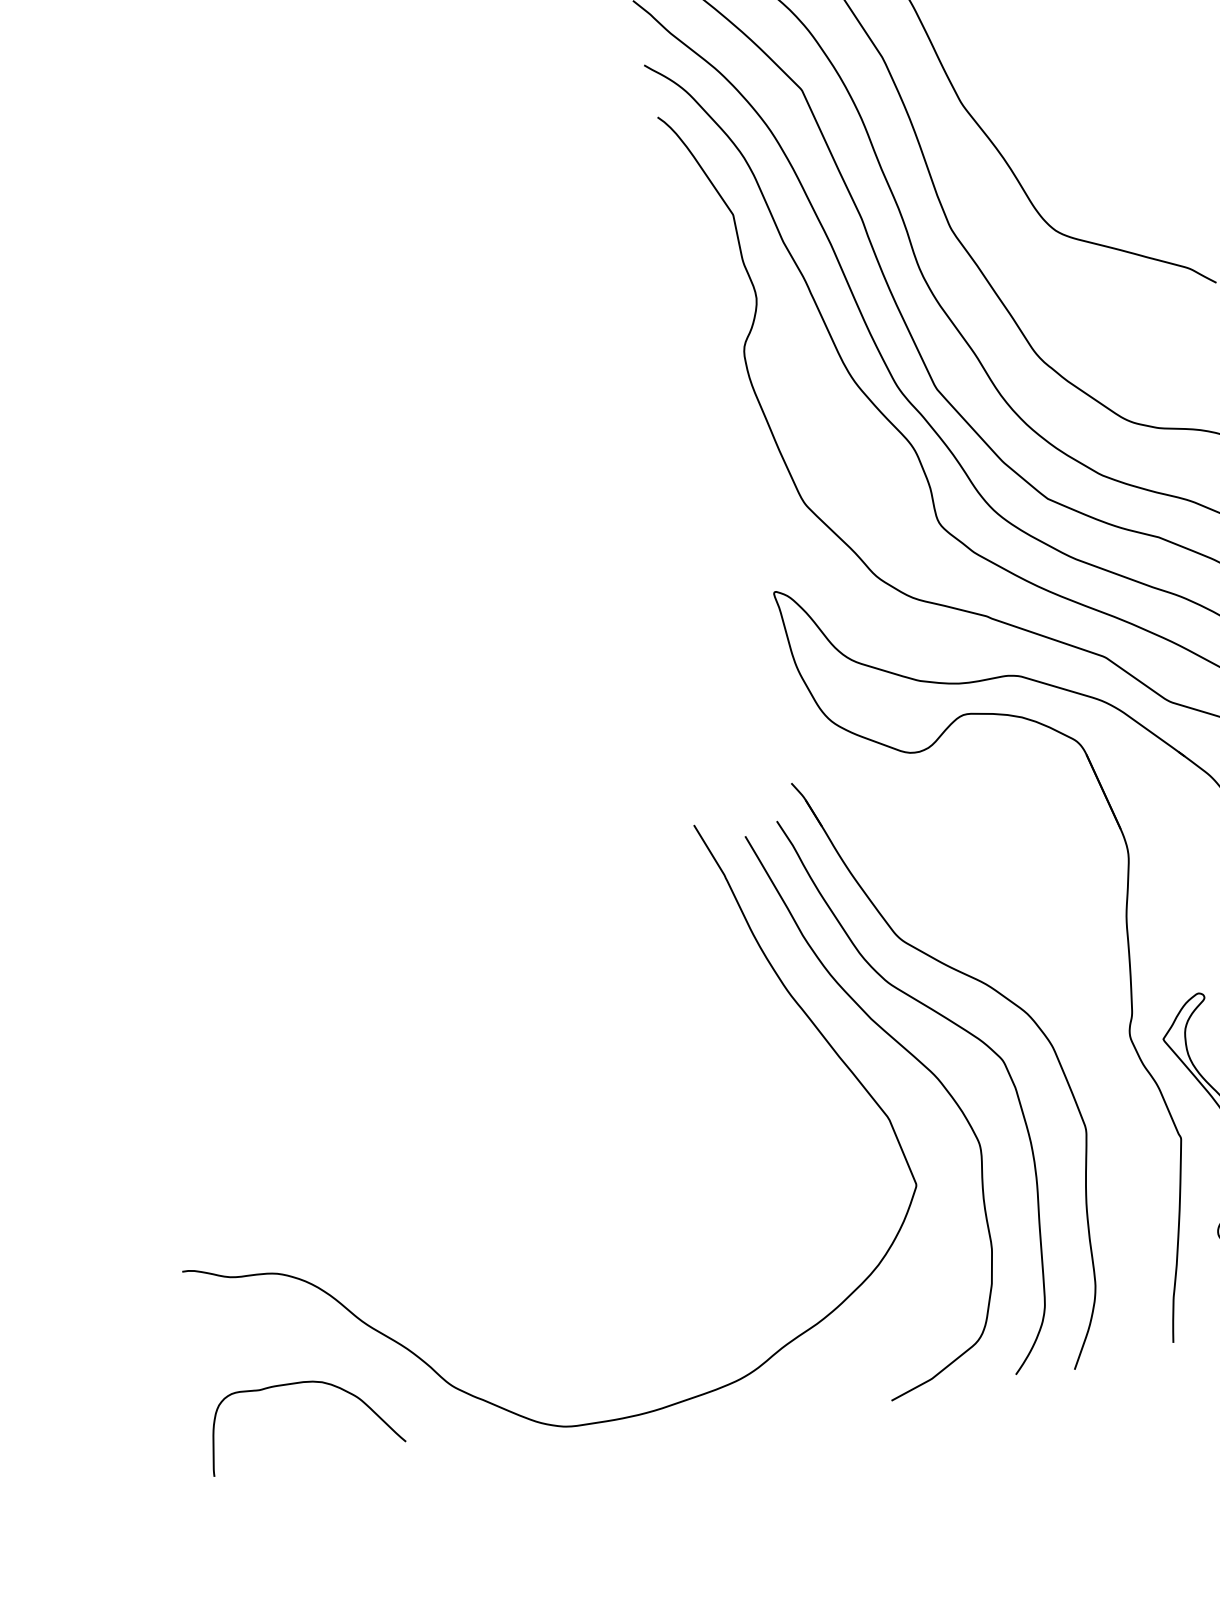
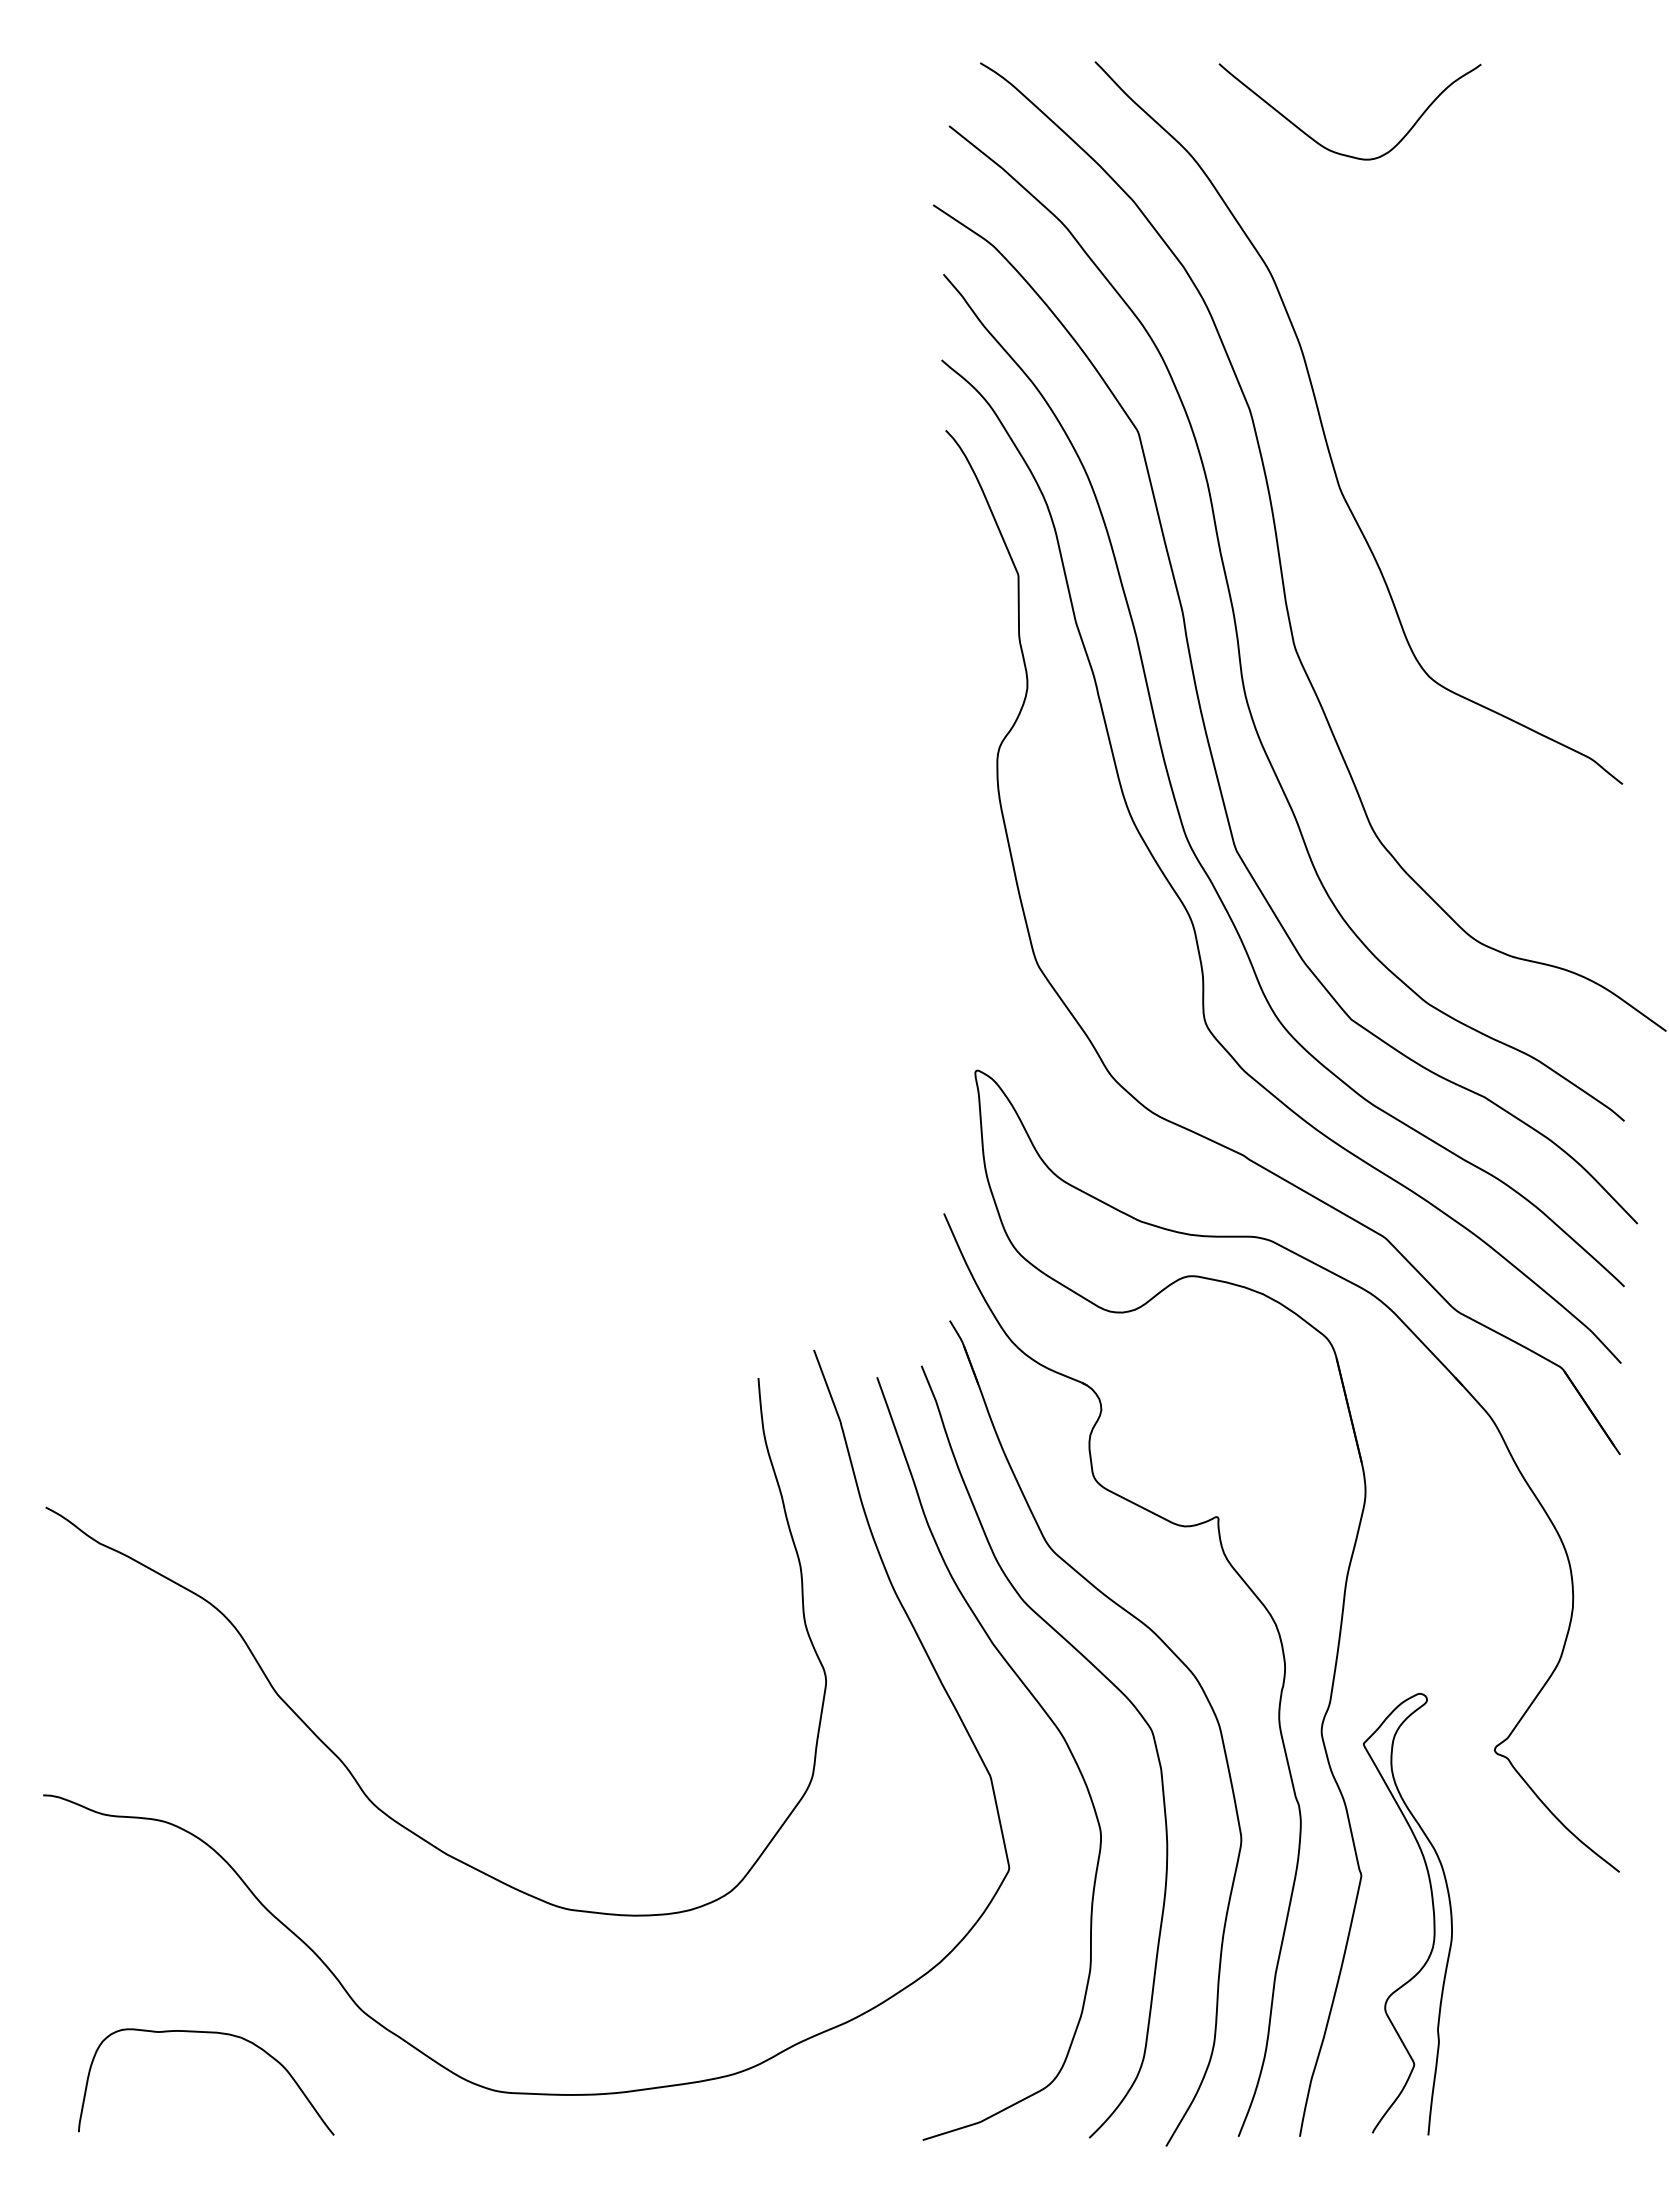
part: (1045, 932) -> (1238, 1576), added
curve: (392, 1195) -> (332, 1750), added
curve: (295, 1384) -> (206, 2033), moved

